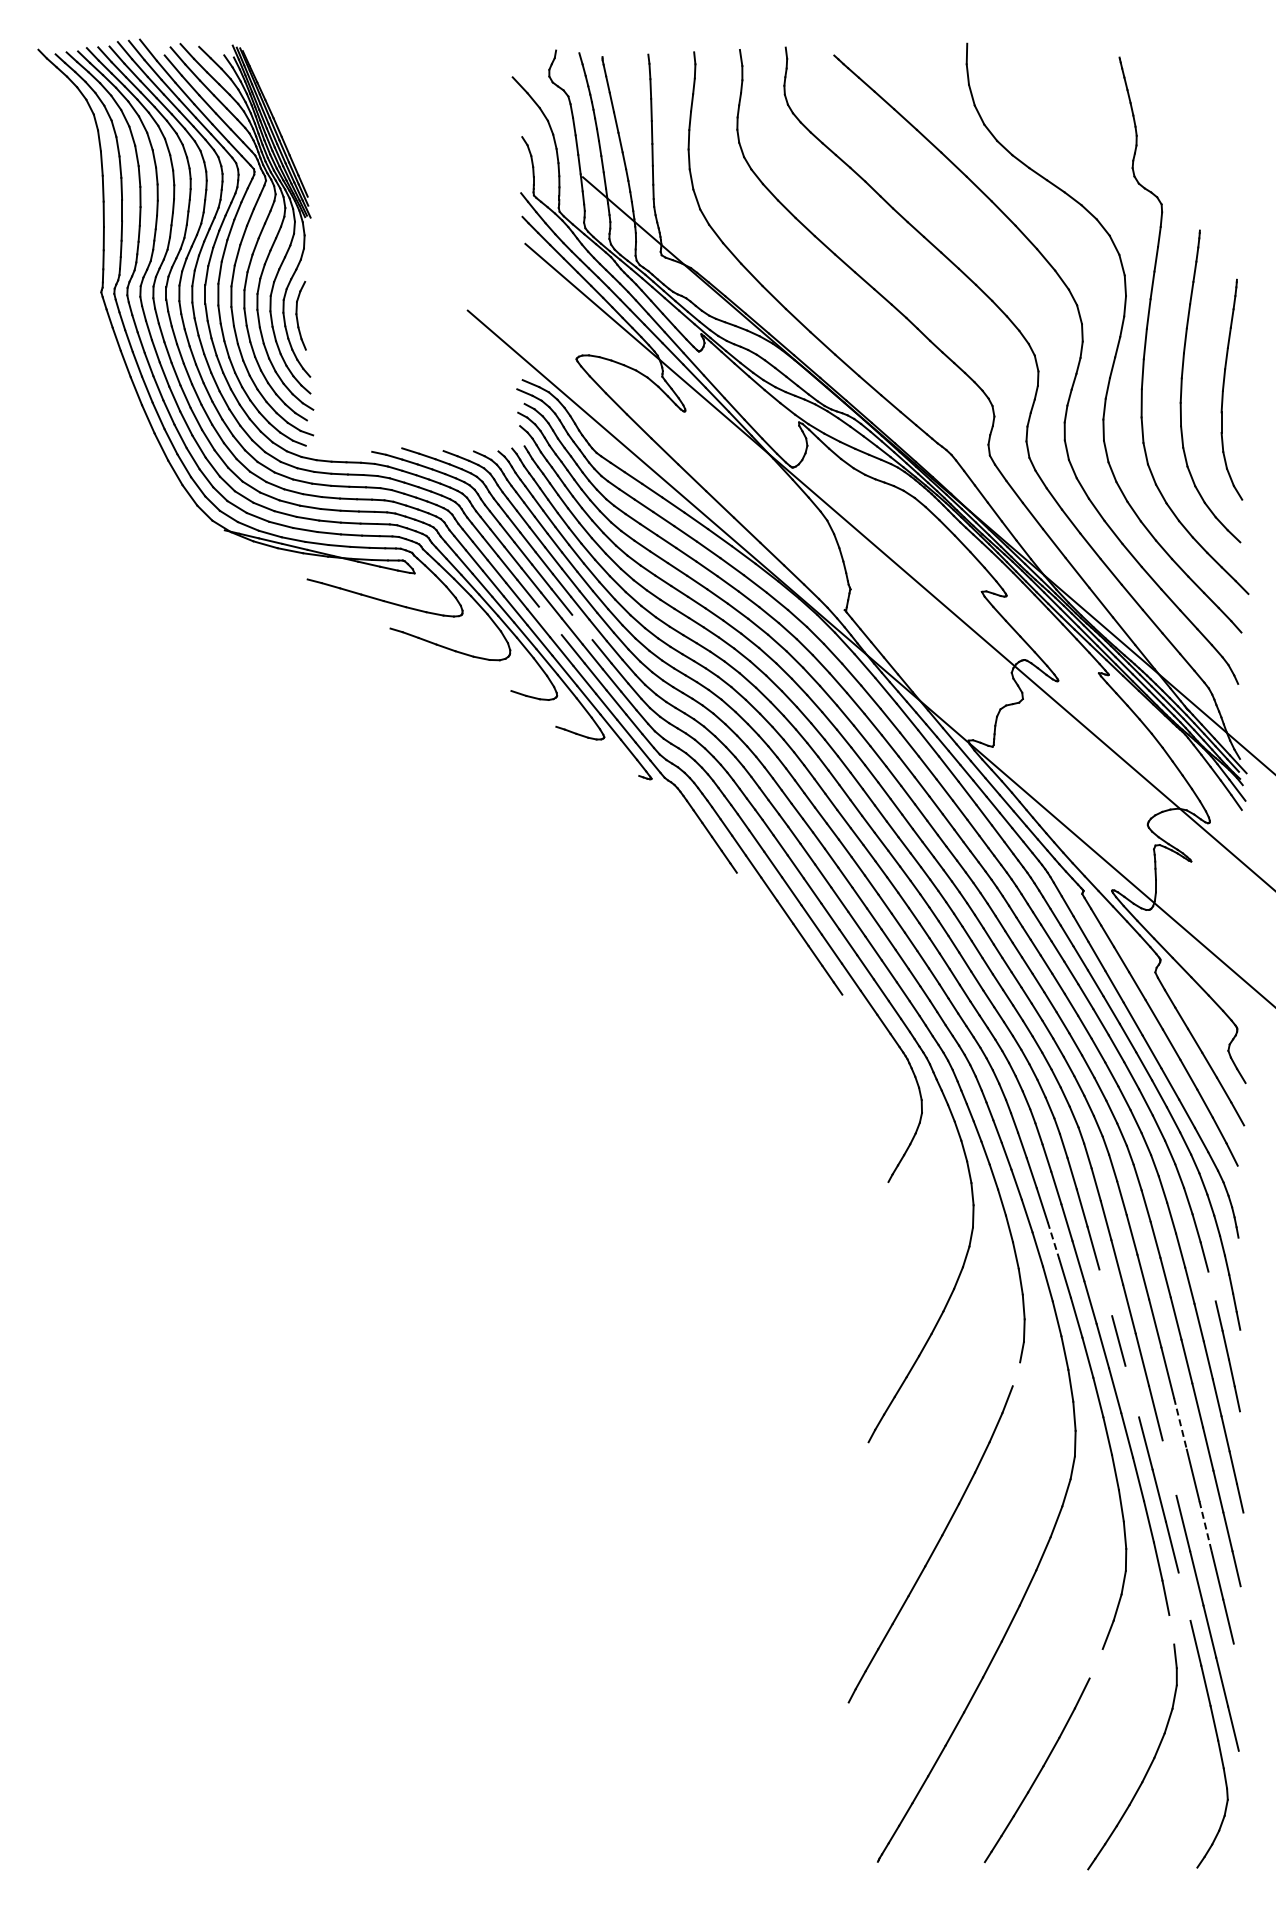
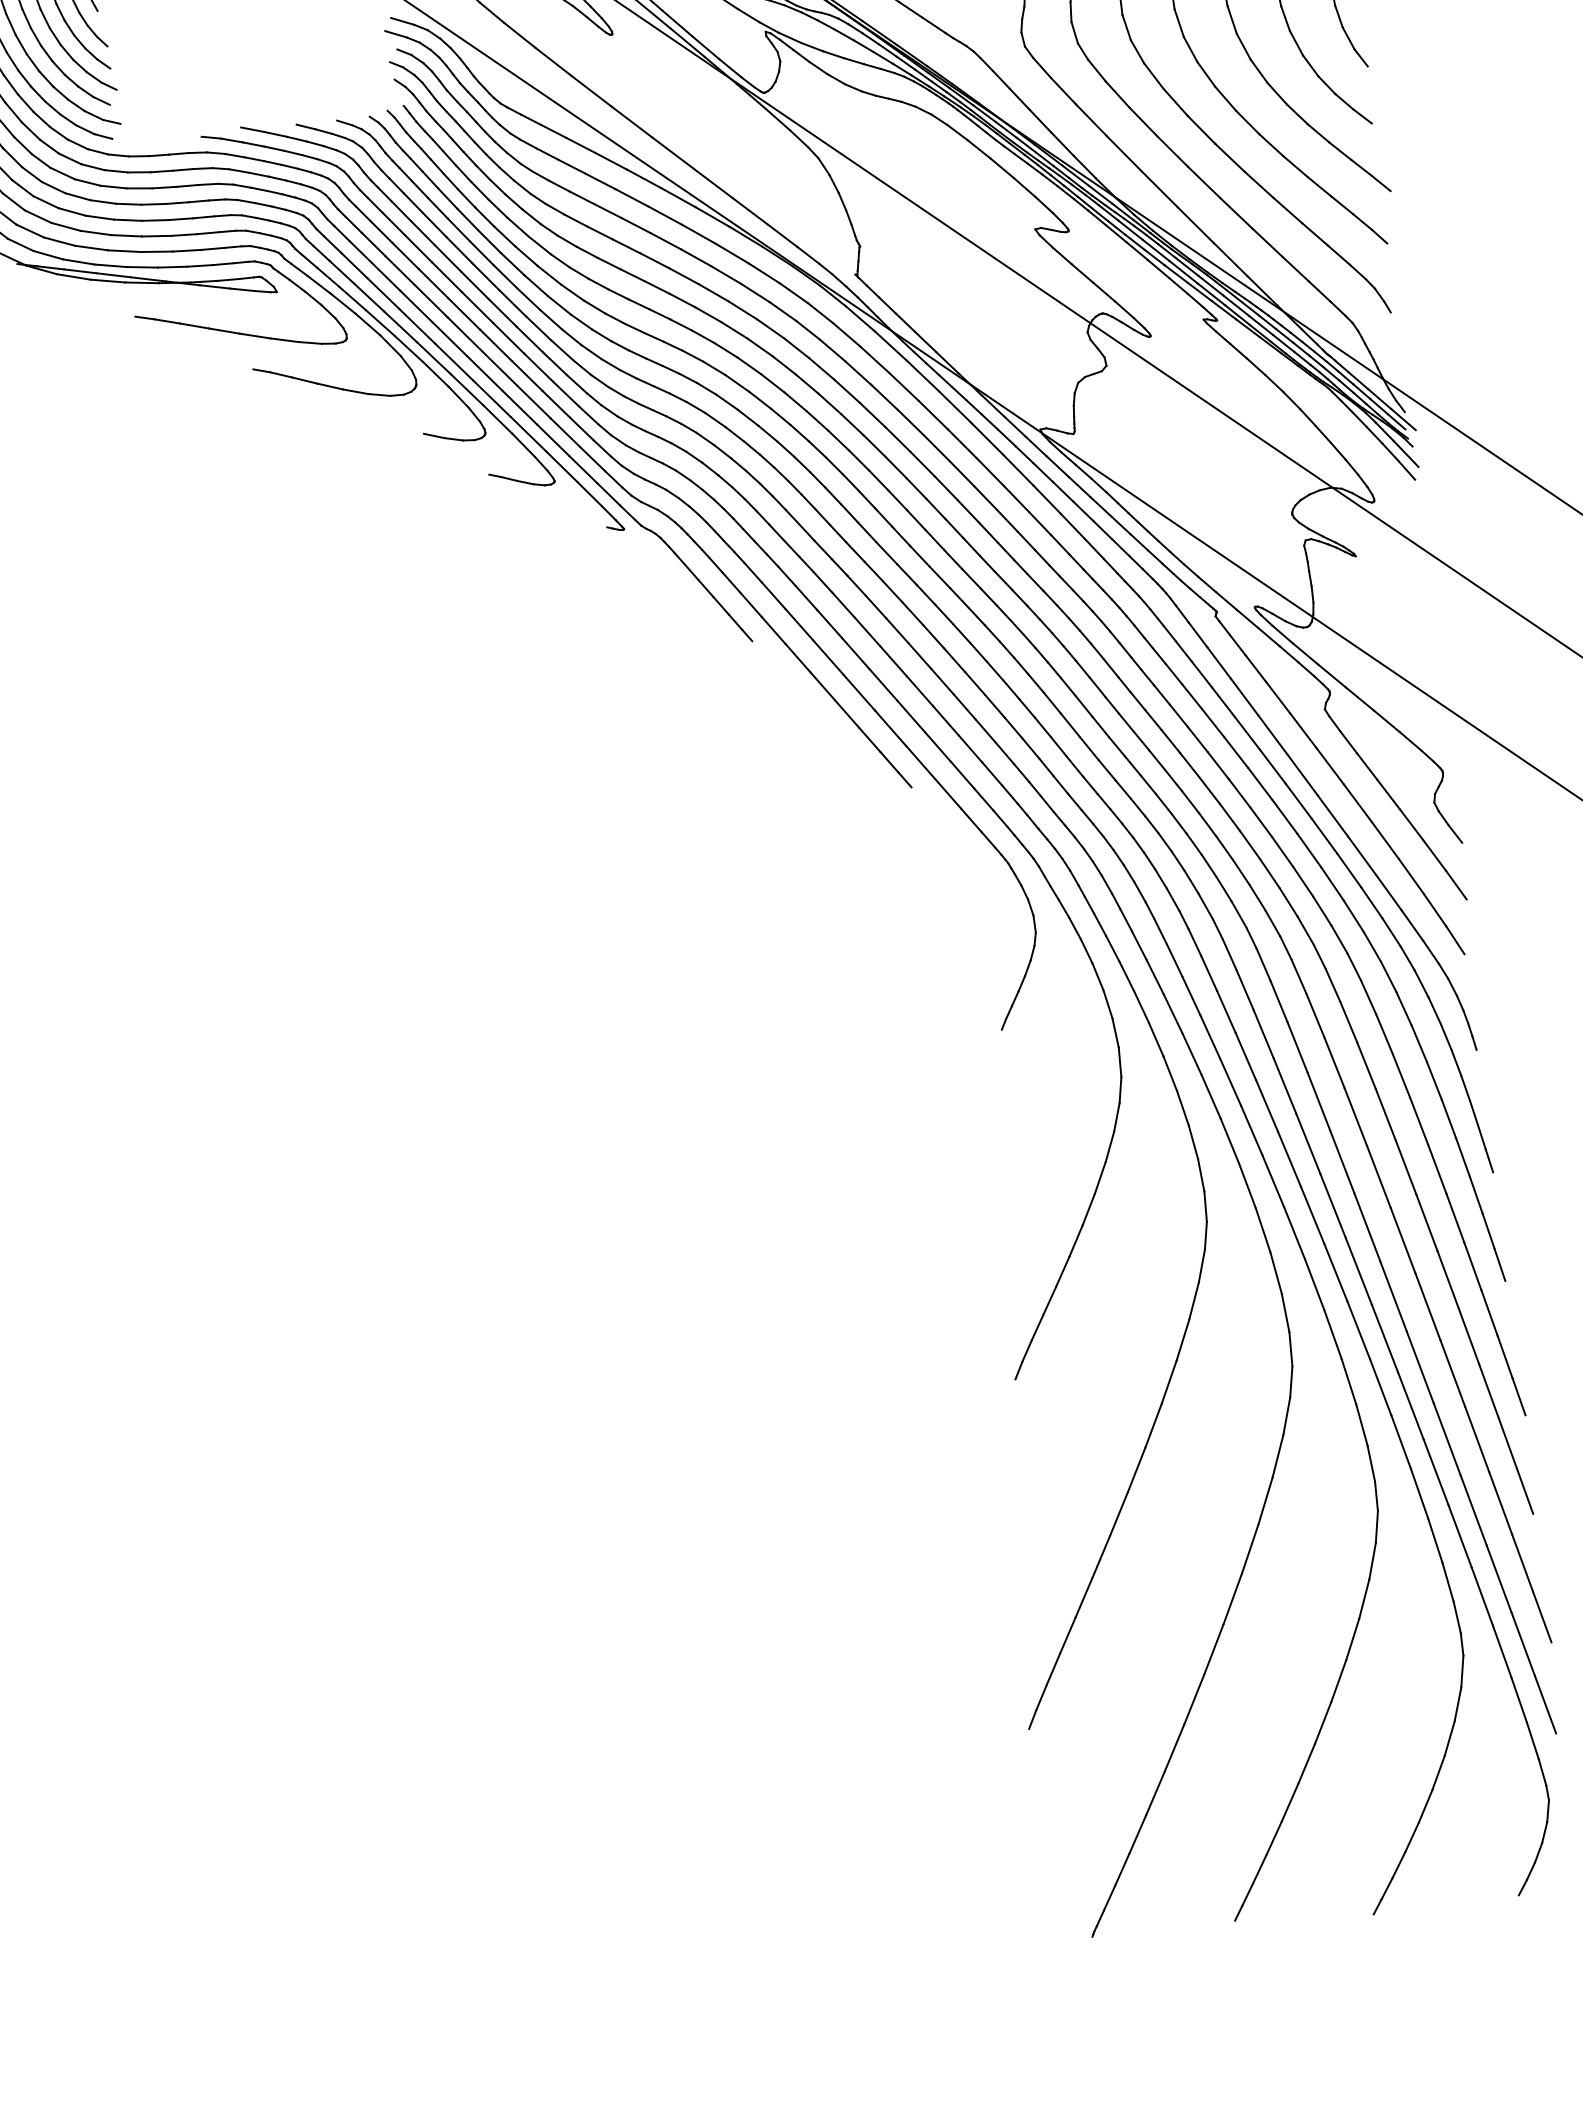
line: (549, 620) -> (463, 334), added
line: (582, 627) -> (508, 338), added
line: (1053, 1241) -> (1230, 1083), dashed -> solid
line: (1211, 1286) -> (1448, 1119), added
line: (1105, 1292) -> (1307, 1143), added
line: (1016, 1374) -> (1201, 1266), added
line: (1132, 1391) -> (1359, 1271), added
line: (1180, 1423) -> (1427, 1306), dashed -> solid
line: (1169, 1467) -> (1420, 1366), added
line: (1205, 1526) -> (1477, 1439), dashed -> solid
line: (1184, 1596) -> (1459, 1536), added
line: (1171, 1629) -> (1447, 1582), added
line: (1238, 1662) -> (1542, 1615), added
line: (1095, 1663) -> (1351, 1639), added

